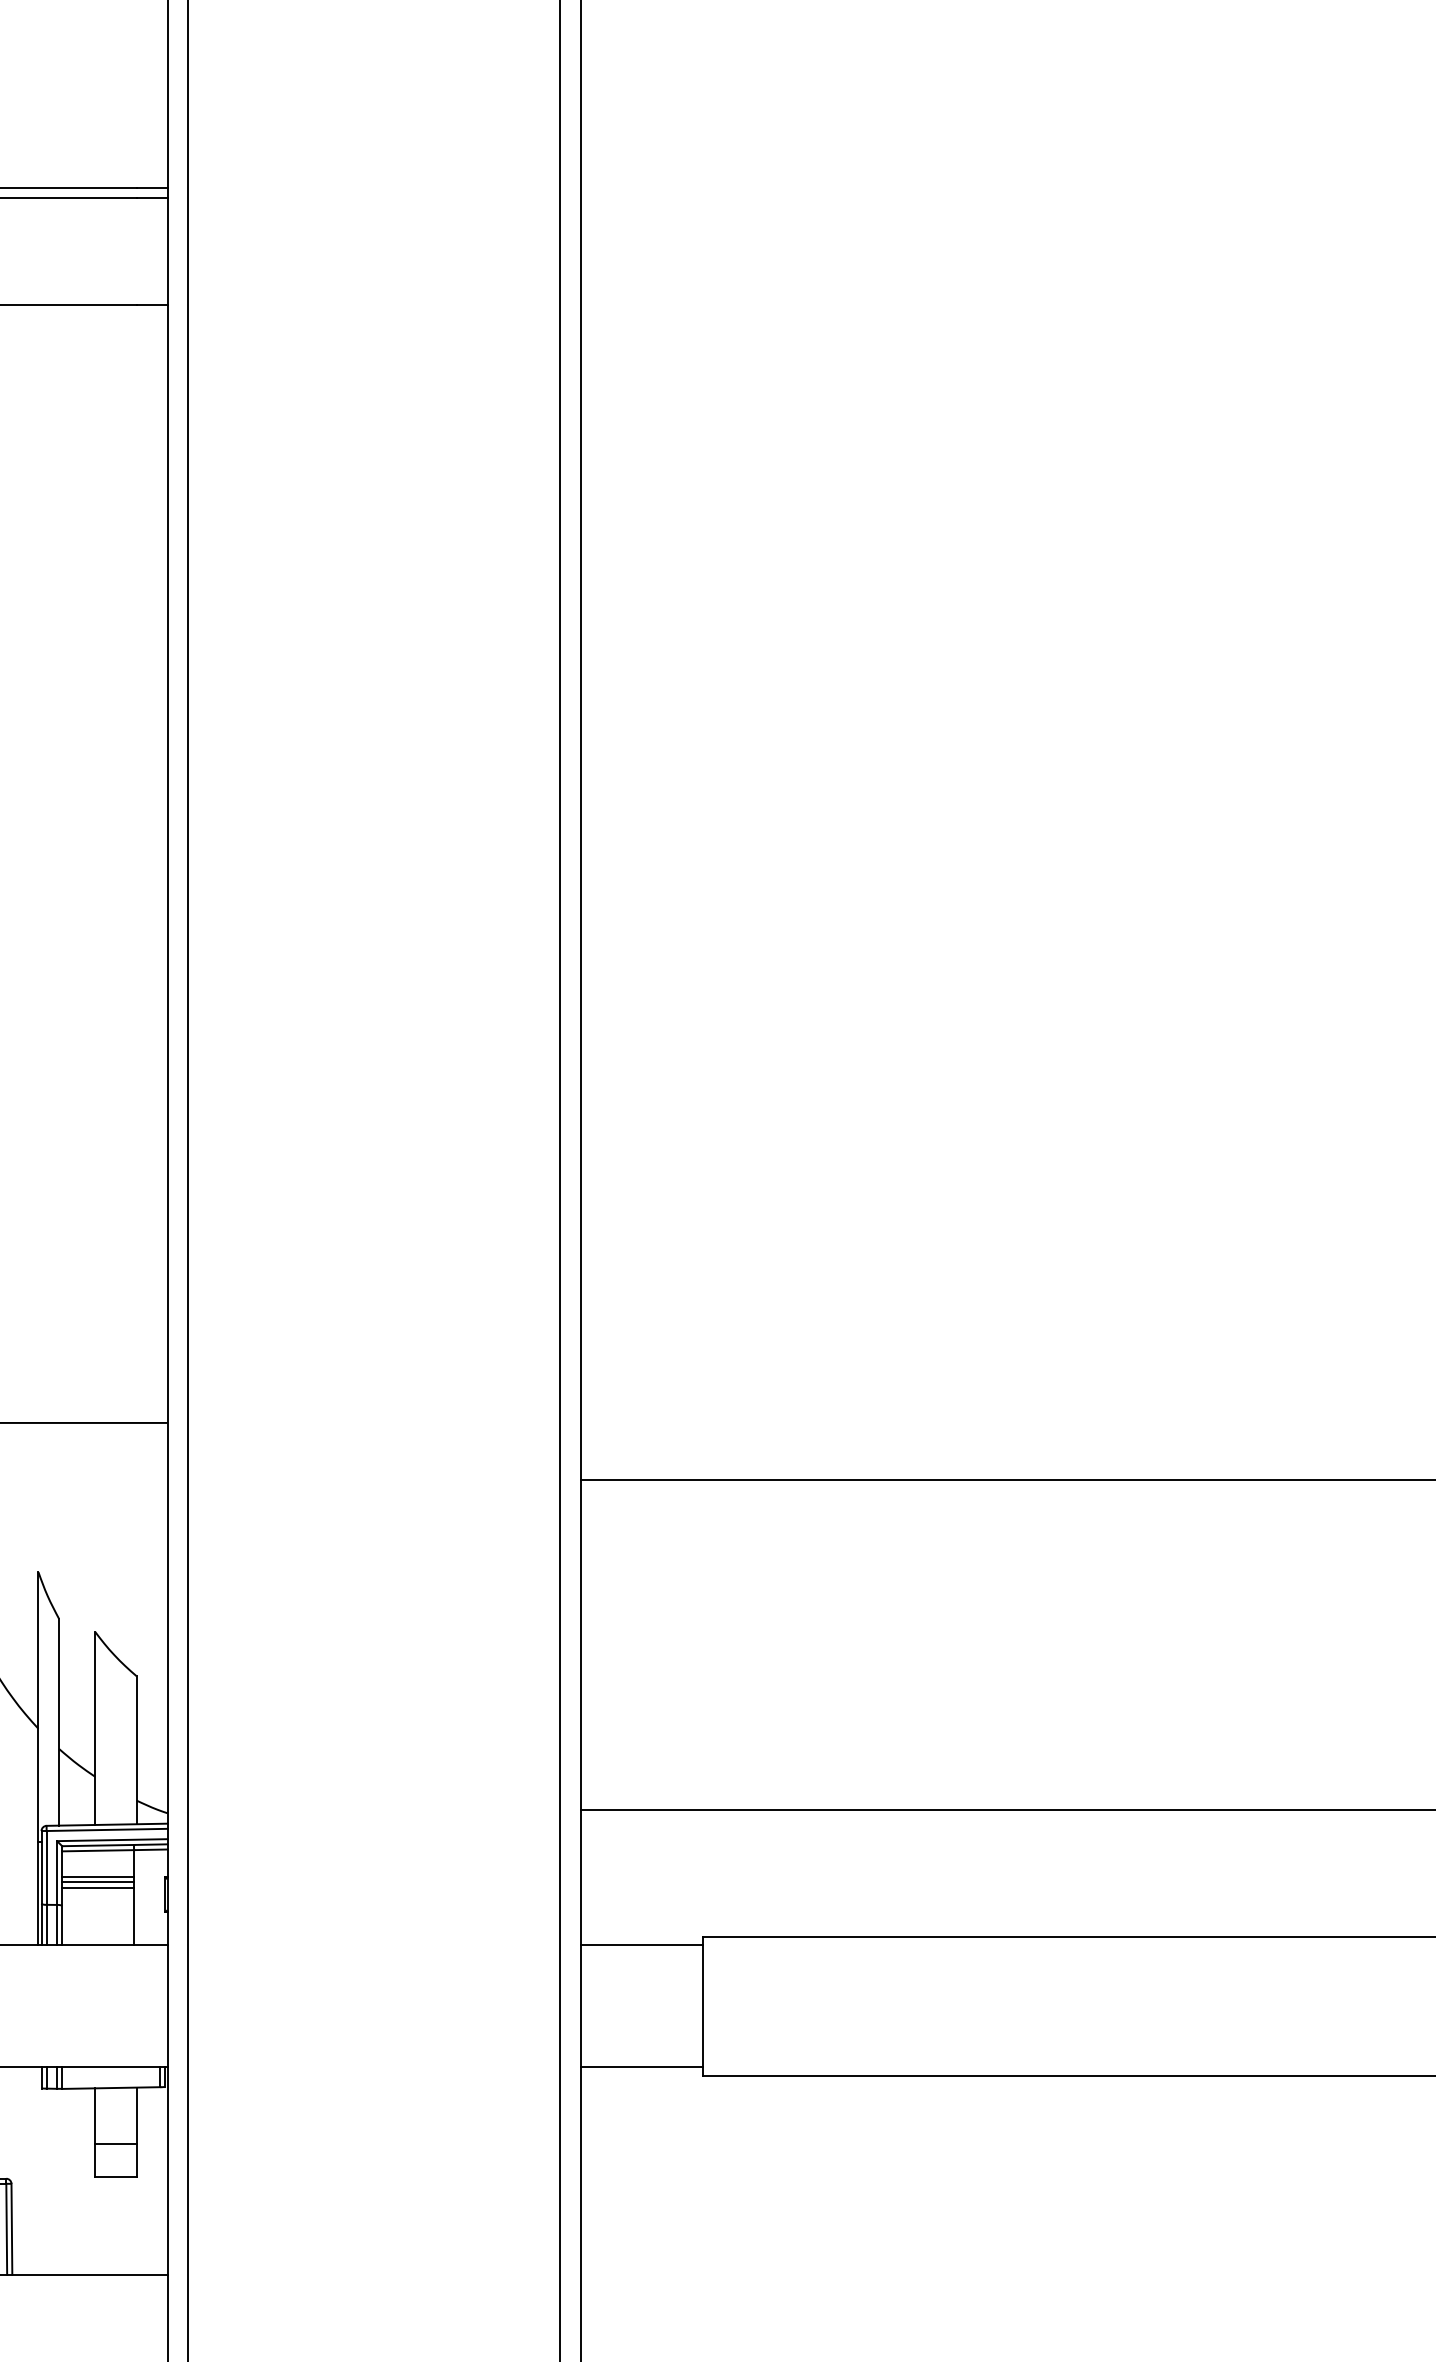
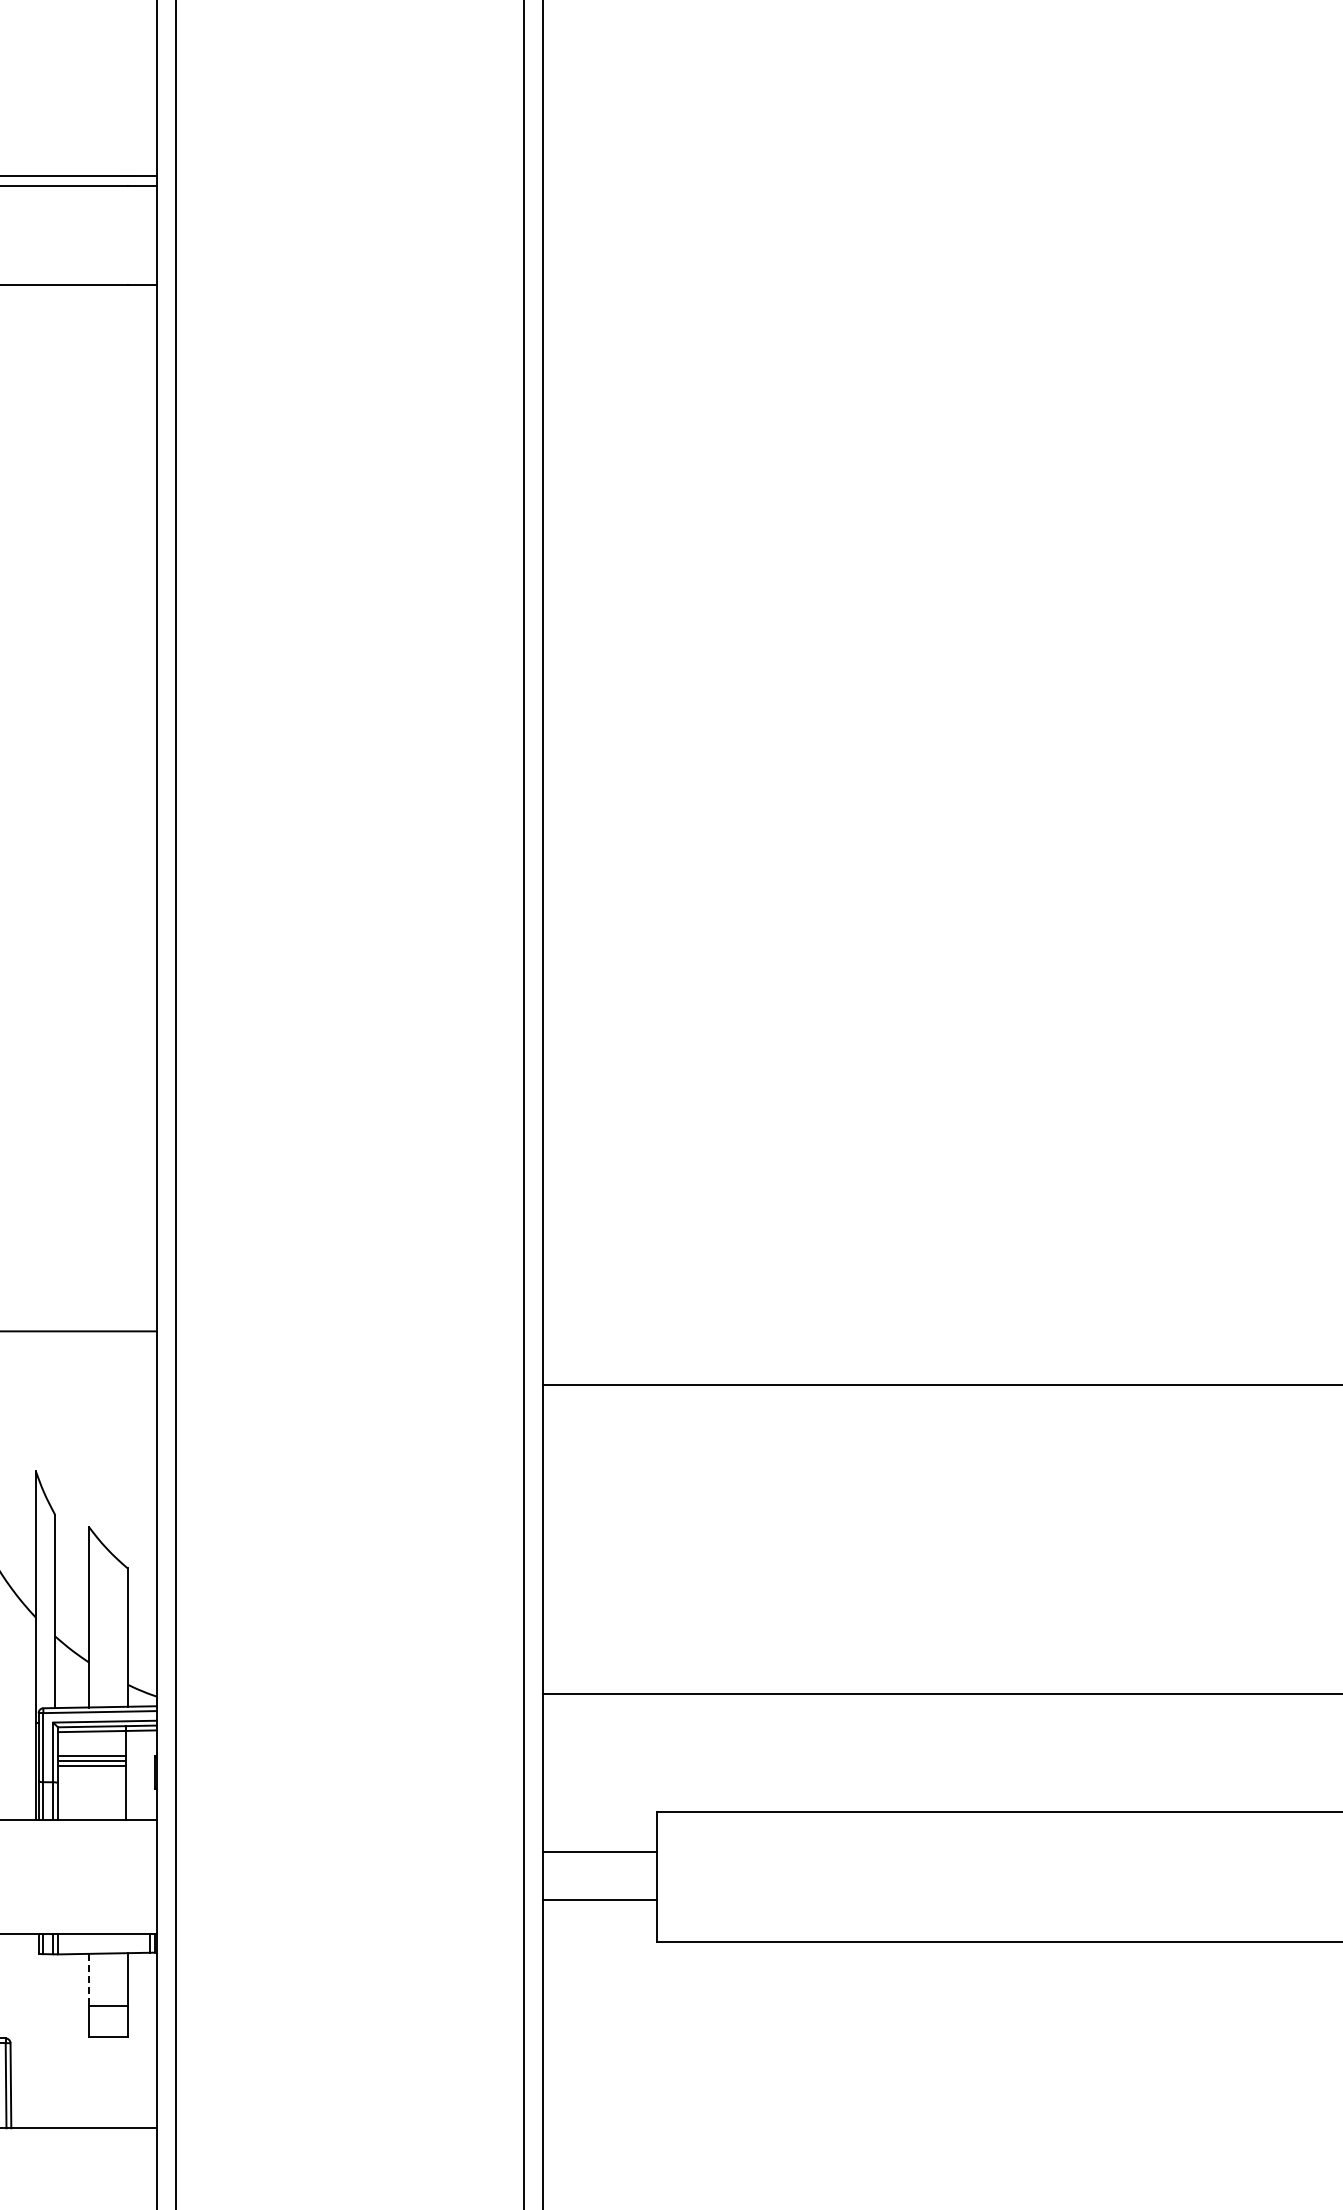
line: (641, 1945) -> (599, 1900), moved
line: (641, 2067) -> (599, 1852), moved
line: (94, 2115) -> (88, 1979), solid -> dashed

